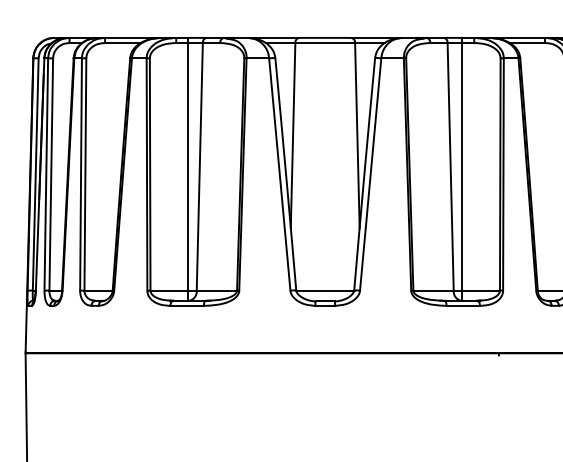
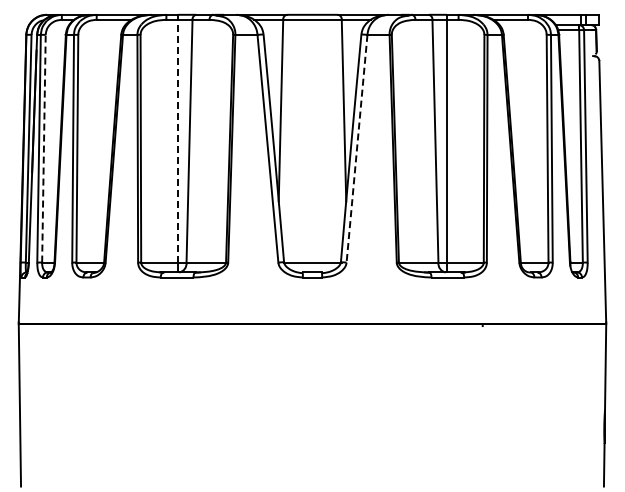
line: (188, 166) -> (178, 140), solid -> dashed
line: (50, 174) -> (43, 148), solid -> dashed
line: (370, 175) -> (356, 149), solid -> dashed

